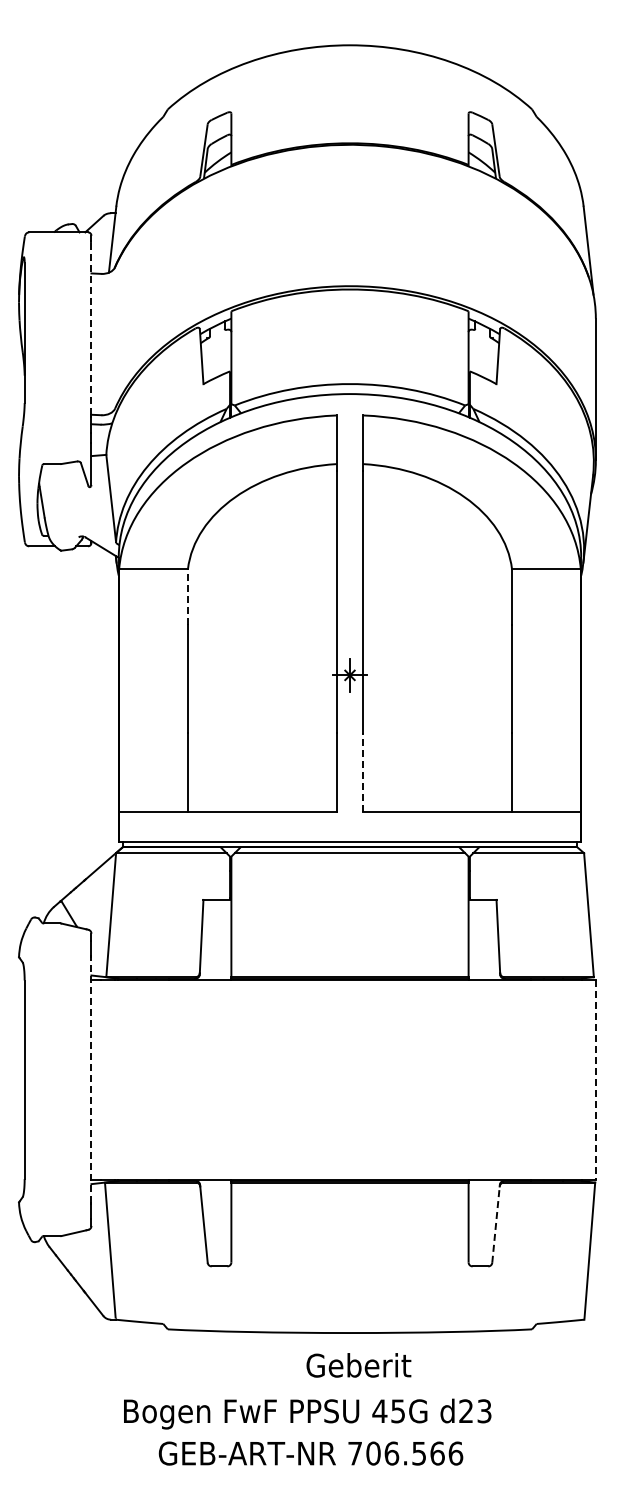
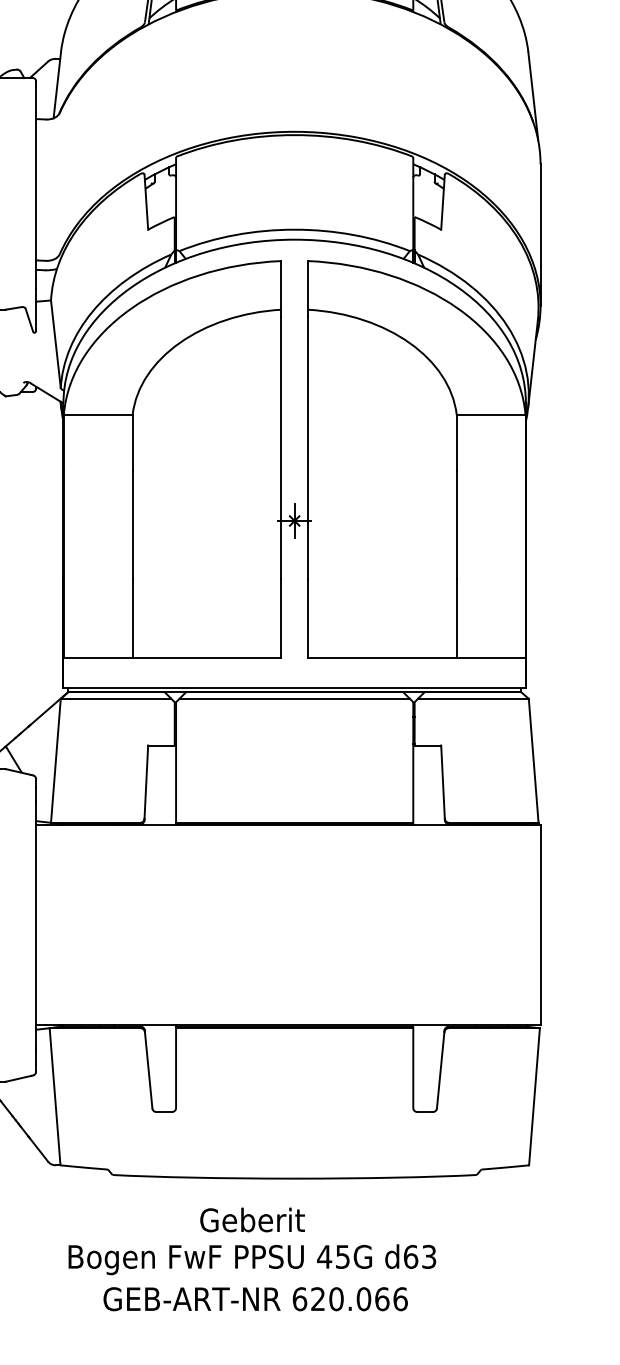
line: (91, 328) -> (36, 174), dashed -> solid
line: (187, 597) -> (132, 443), dashed -> solid
line: (363, 772) -> (308, 618), dashed -> solid
line: (91, 1079) -> (36, 925), dashed -> solid
line: (595, 1079) -> (540, 925), dashed -> solid
line: (496, 1224) -> (441, 1070), dashed -> solid
text: (358, 1365) -> (252, 1220), moved
text: (466, 1411) -> (411, 1257), d23 -> d63
text: (387, 1453) -> (332, 1299), 706.566 -> 620.066

